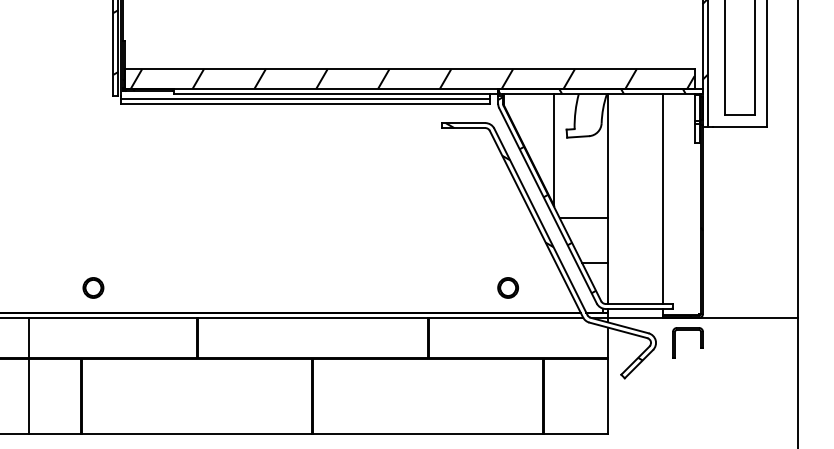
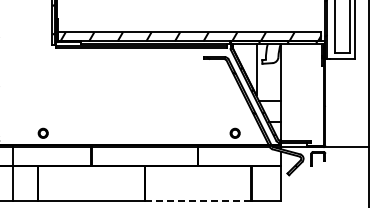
line: (662, 197) -> (306, 91), removed
line: (426, 435) -> (197, 201), solid -> dashed

